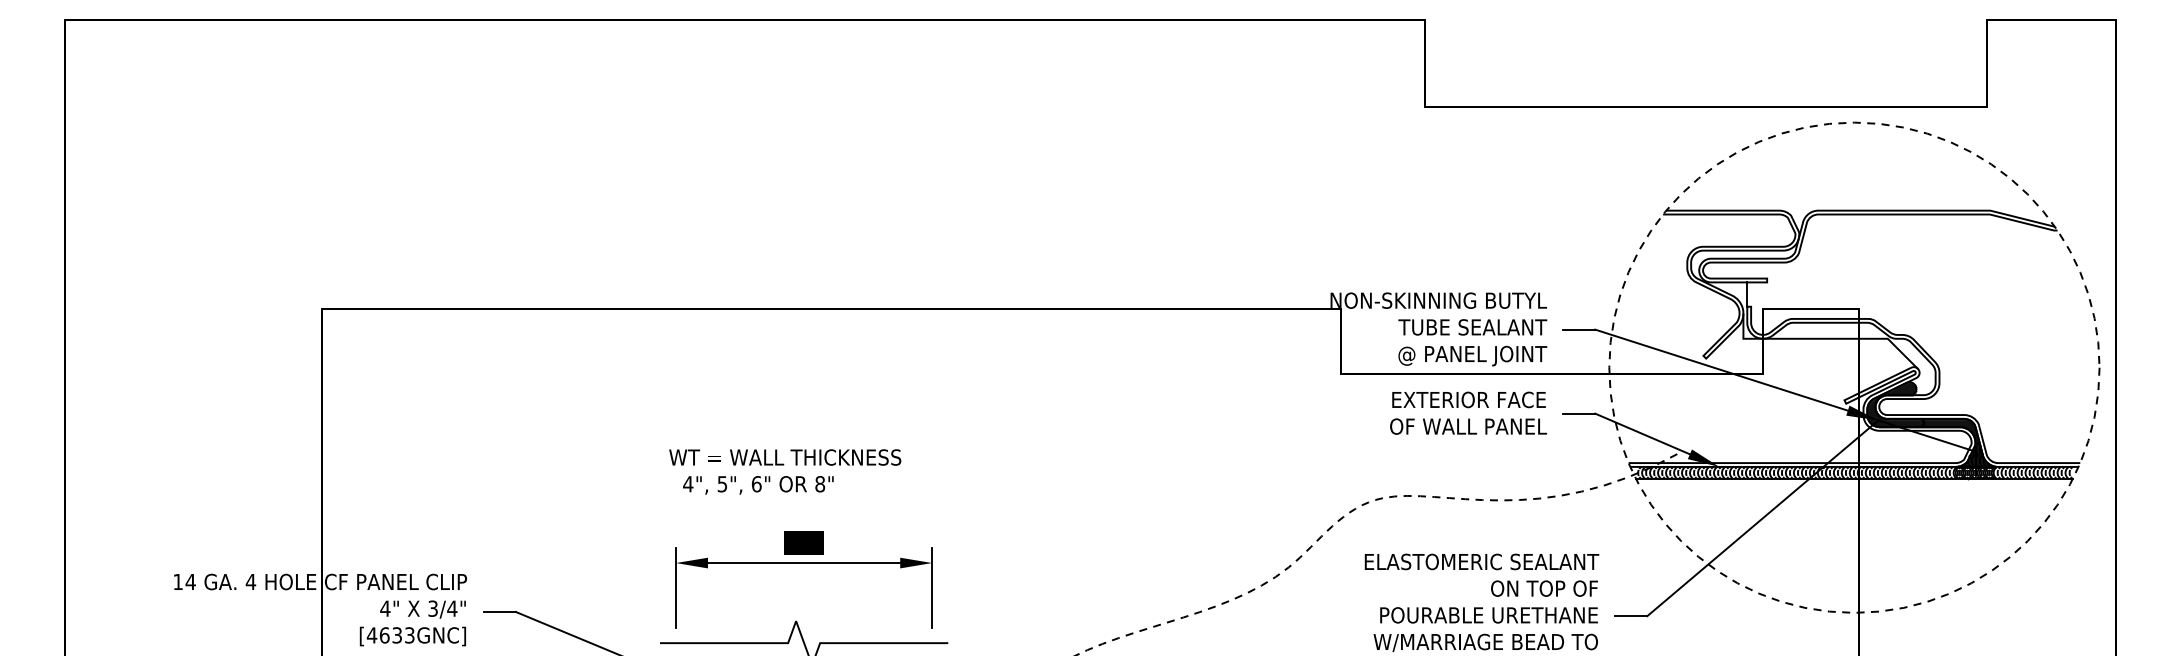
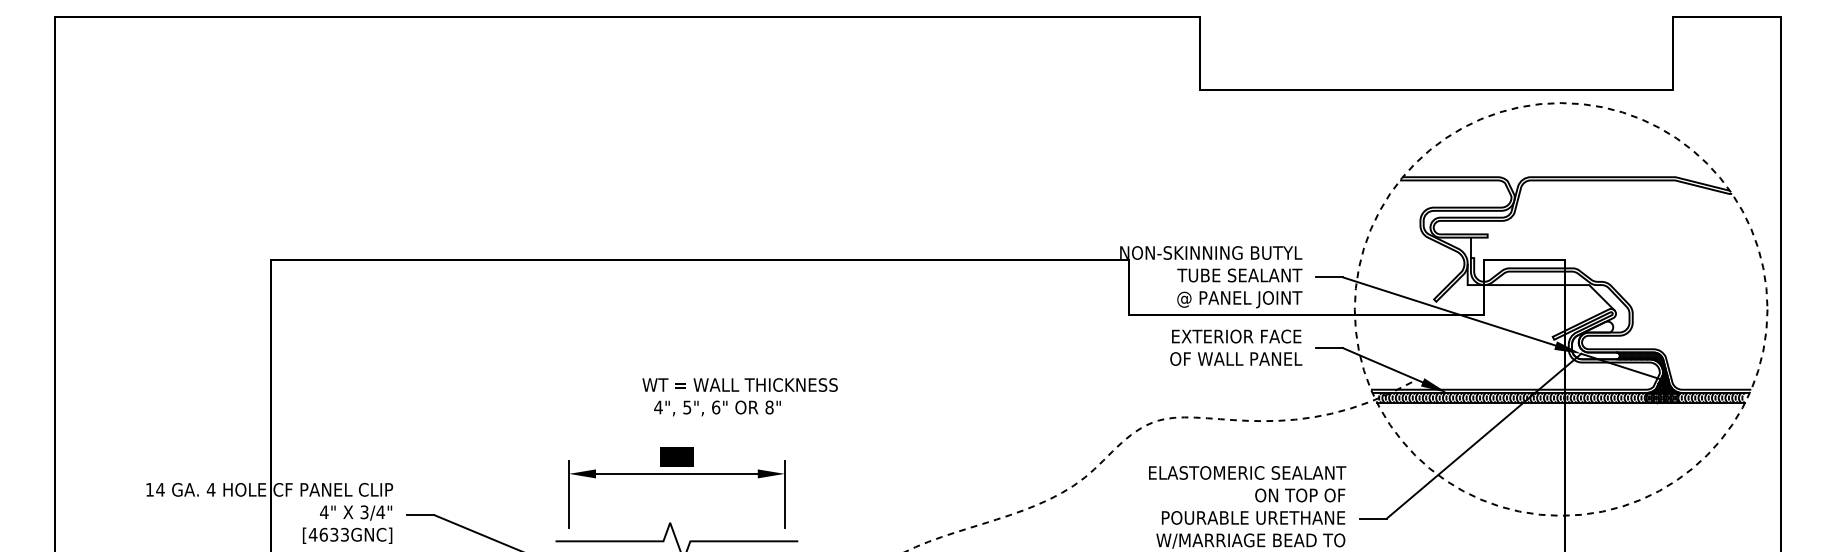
hatch: (1895, 404) -> (1595, 340), removed
text: (785, 471) -> (740, 396), moved

